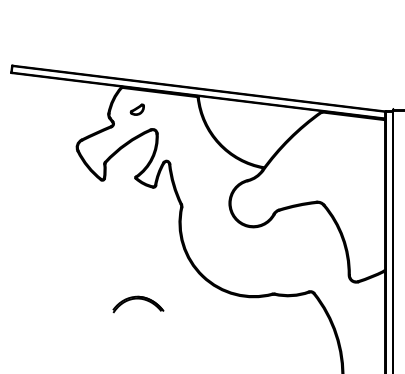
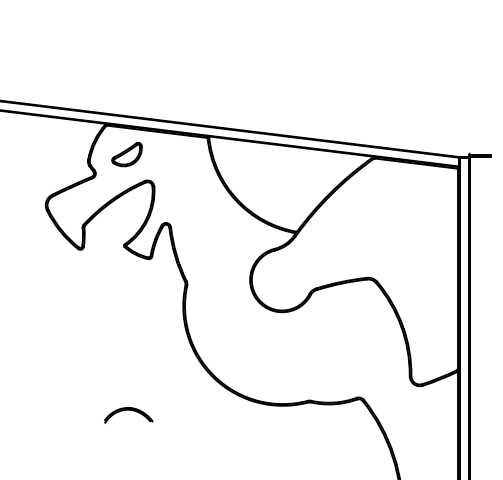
part: (137, 109) -> (127, 154), size x1.67
part: (138, 304) -> (128, 415), size x0.71

